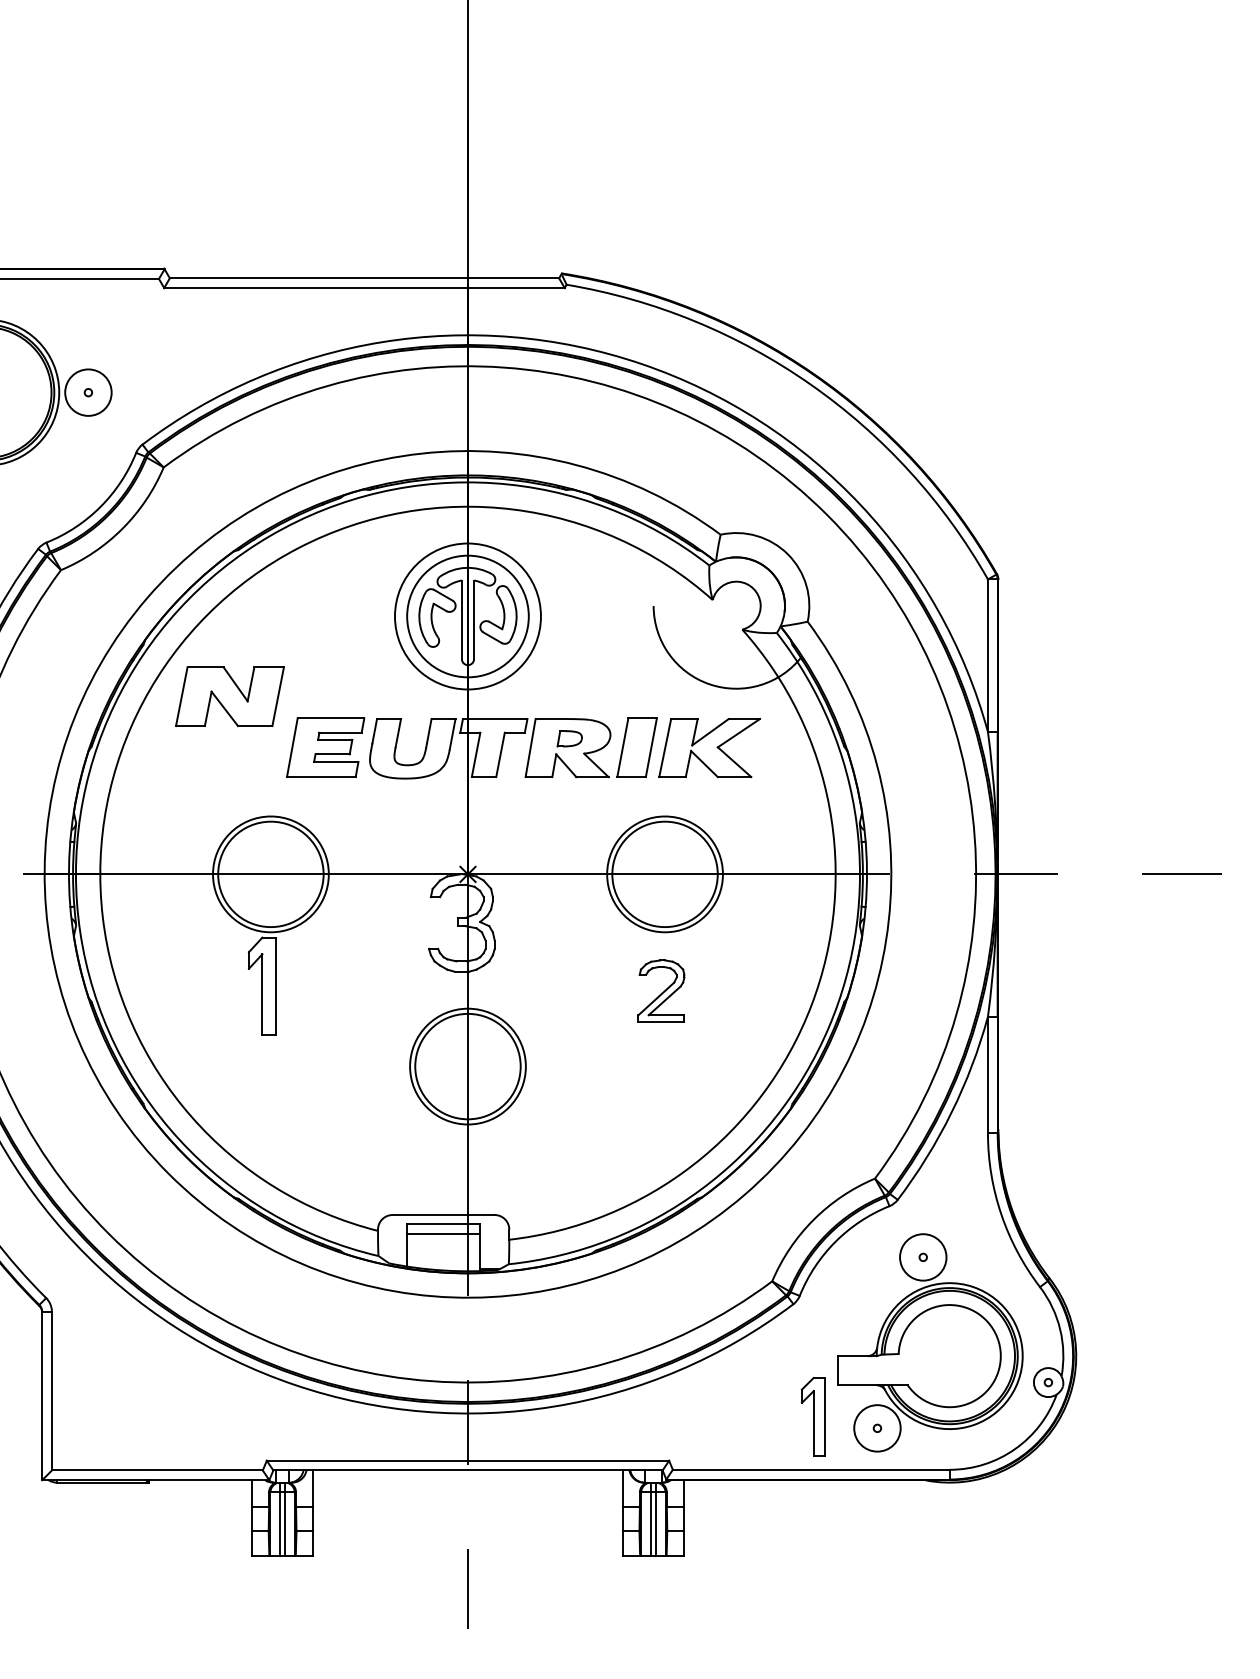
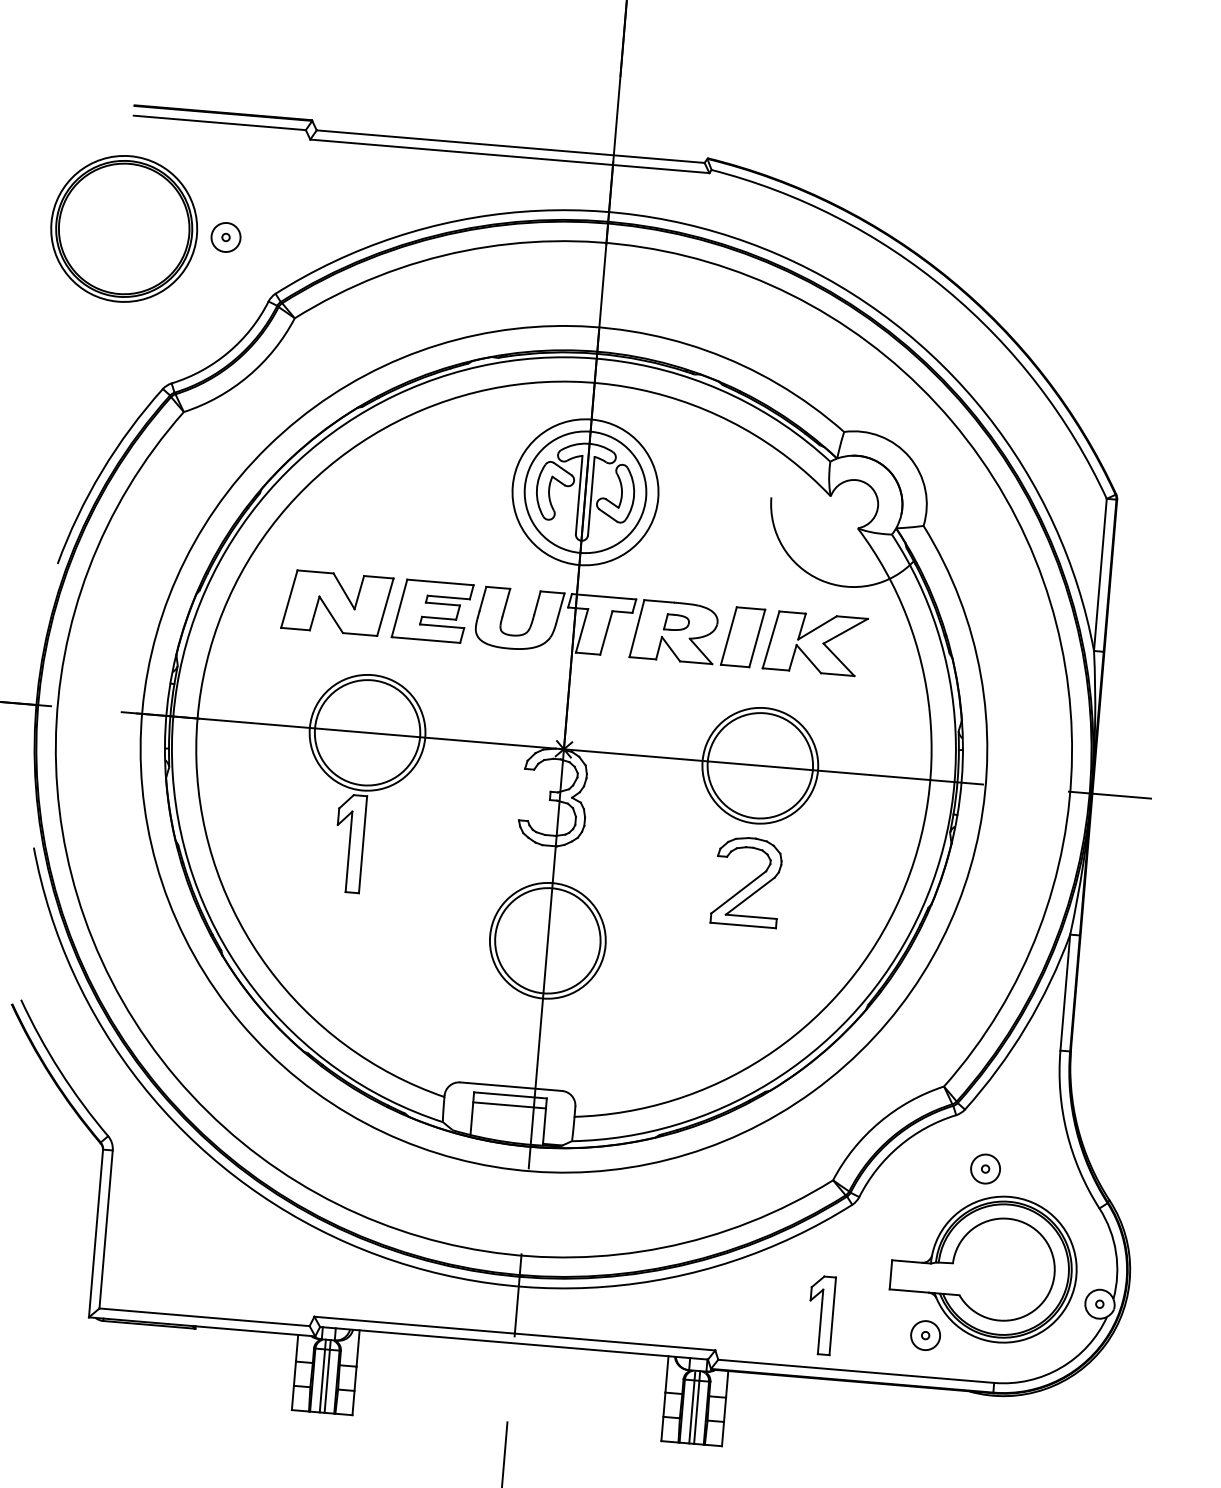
circle: (87, 392) -> (225, 237), size x0.62
part: (229, 696) -> (336, 602), moved
part: (661, 990) -> (747, 881), size x1.43
circle: (922, 1256) -> (984, 1168), size x0.62
part: (812, 1416) -> (820, 1314), moved
circle: (876, 1427) -> (924, 1334), size x0.62

